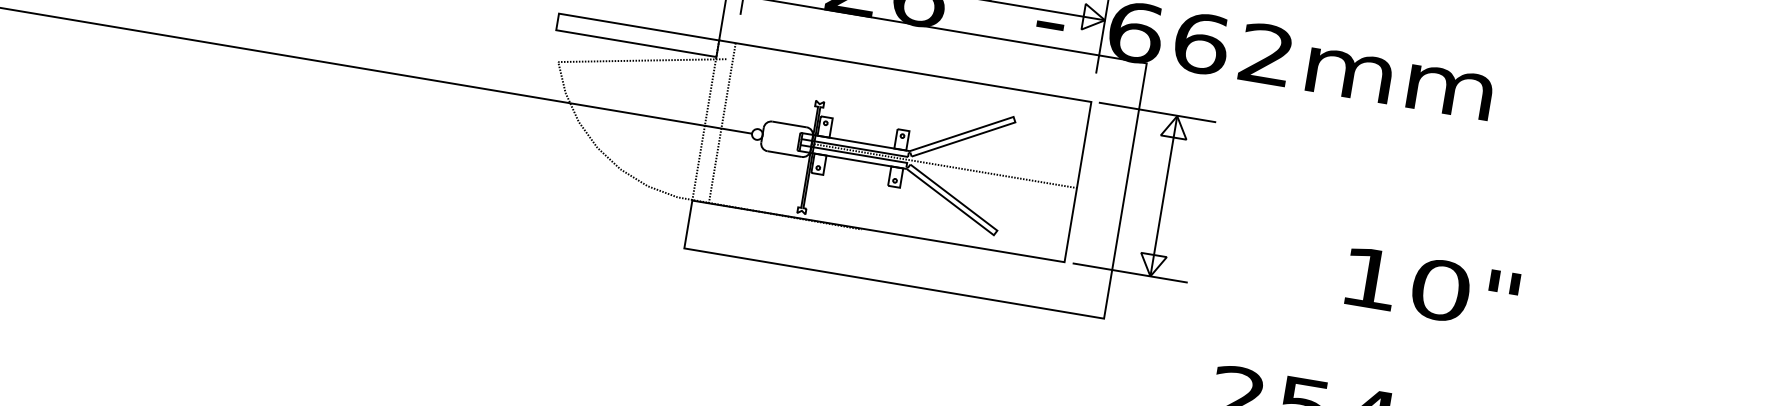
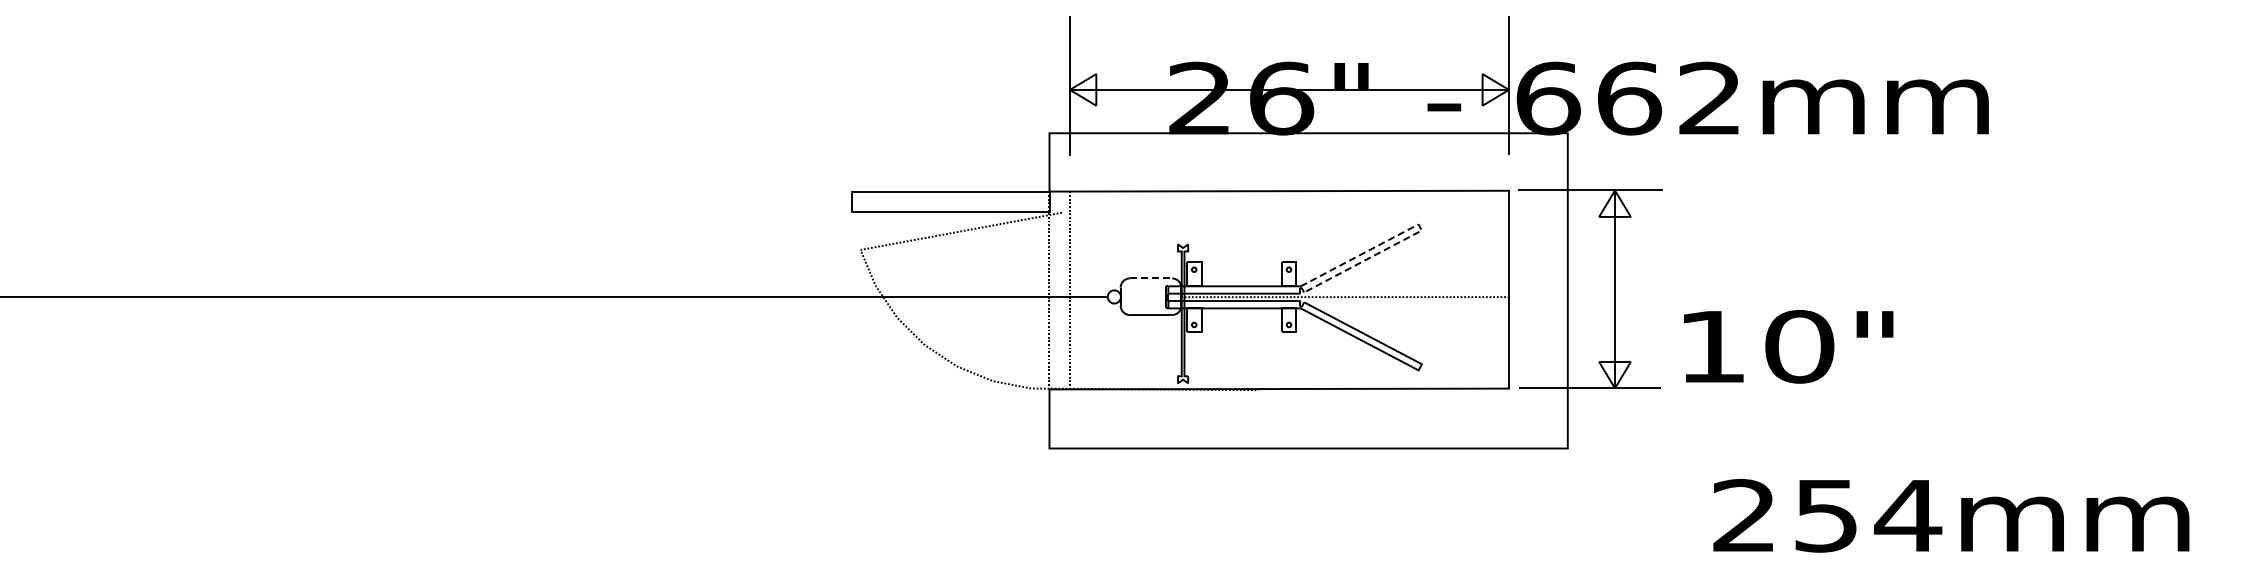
line: (1014, 119) -> (1420, 227), solid -> dashed
line: (789, 124) -> (1151, 278), solid -> dashed
text: (1431, 288) -> (1788, 346), moved

